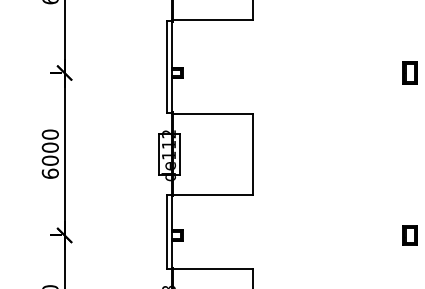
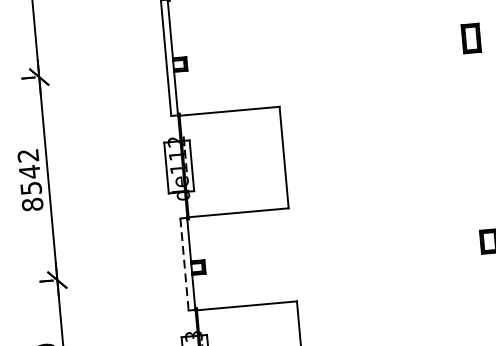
text: (49, 153) -> (29, 179), 6000 -> 8542
line: (166, 232) -> (184, 265), solid -> dashed

